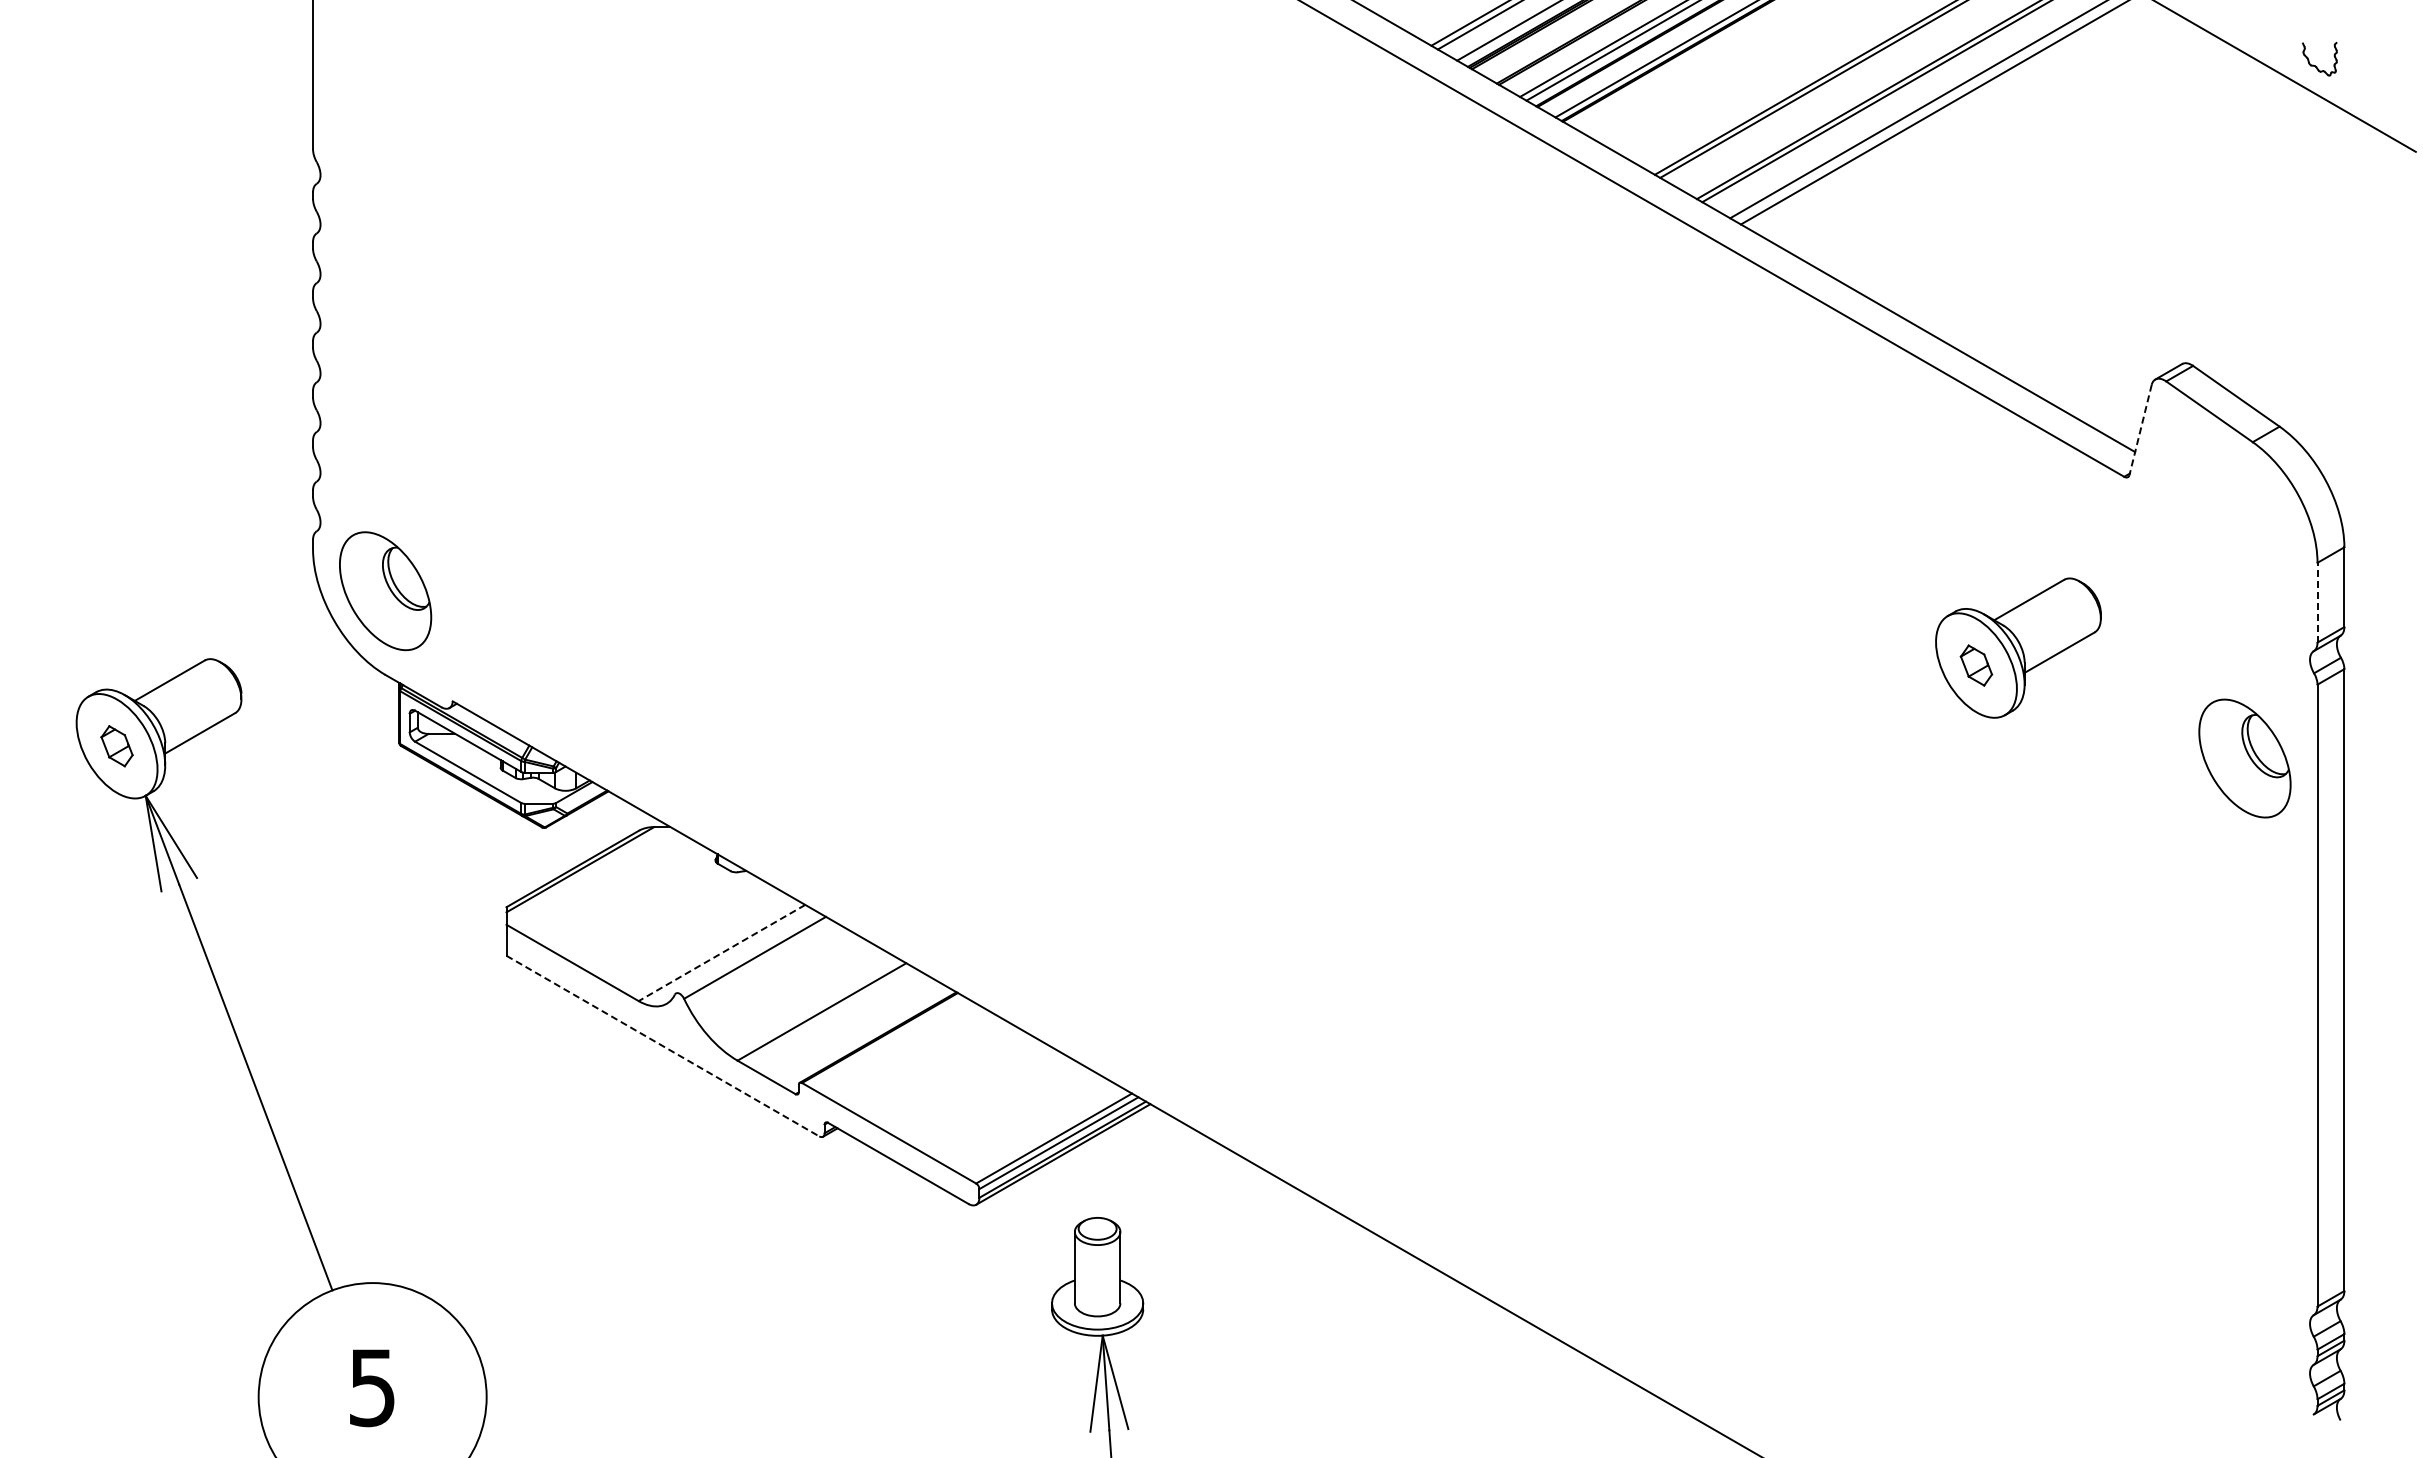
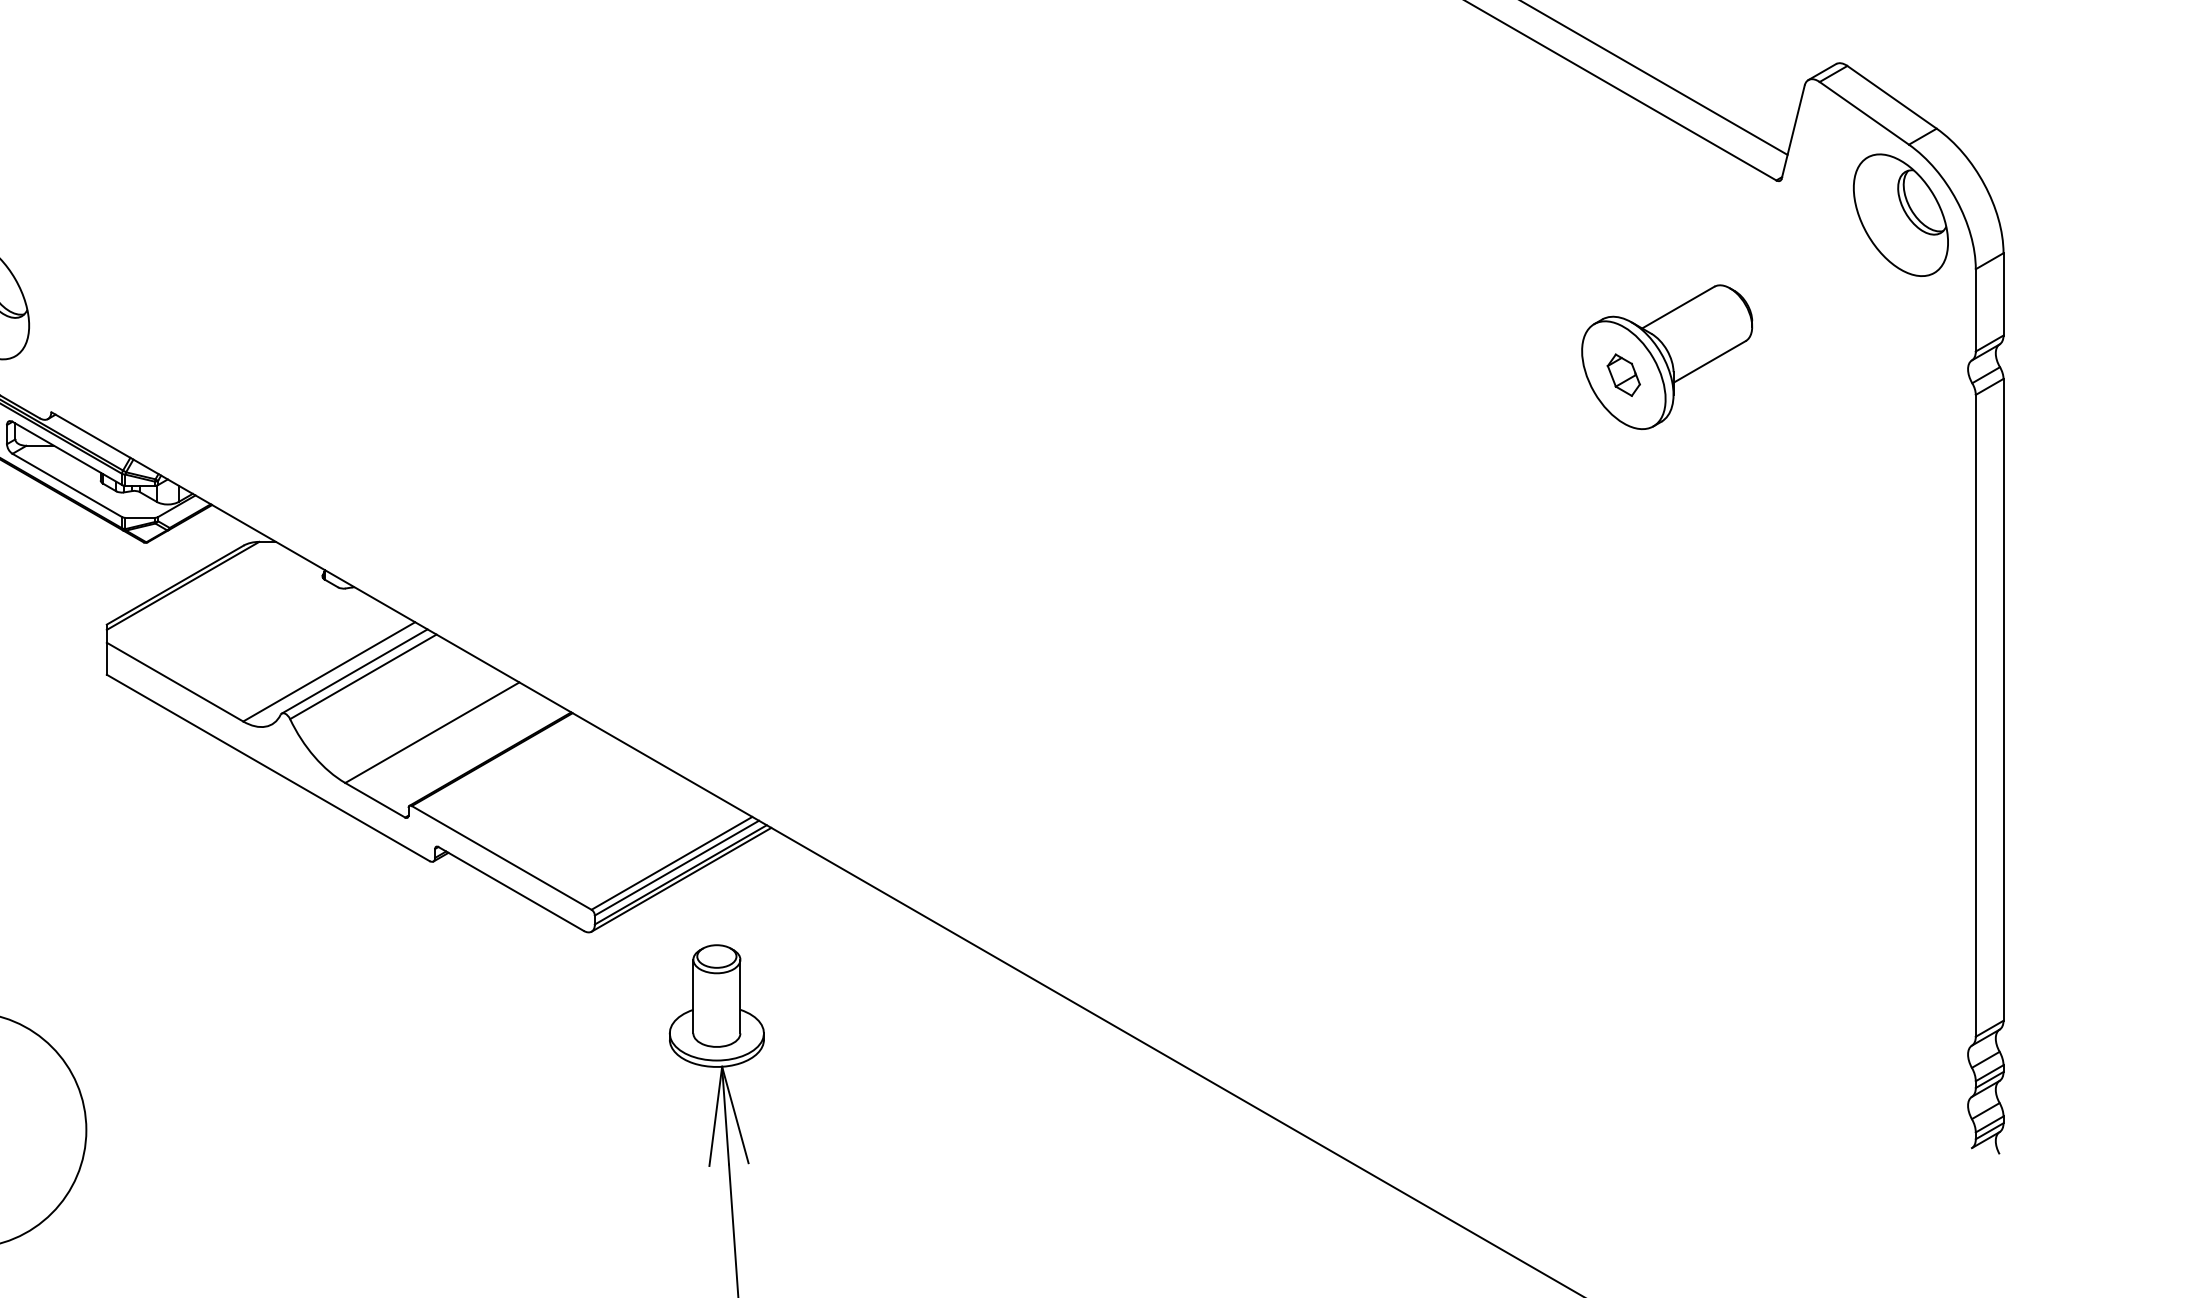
line: (2140, 429) -> (1793, 131), dashed -> solid
line: (2317, 602) -> (1975, 310), dashed -> solid
part: (2244, 758) -> (1900, 215), moved
line: (746, 952) -> (354, 671), added
line: (721, 953) -> (328, 672), dashed -> solid
line: (662, 1046) -> (267, 768), dashed -> solid

